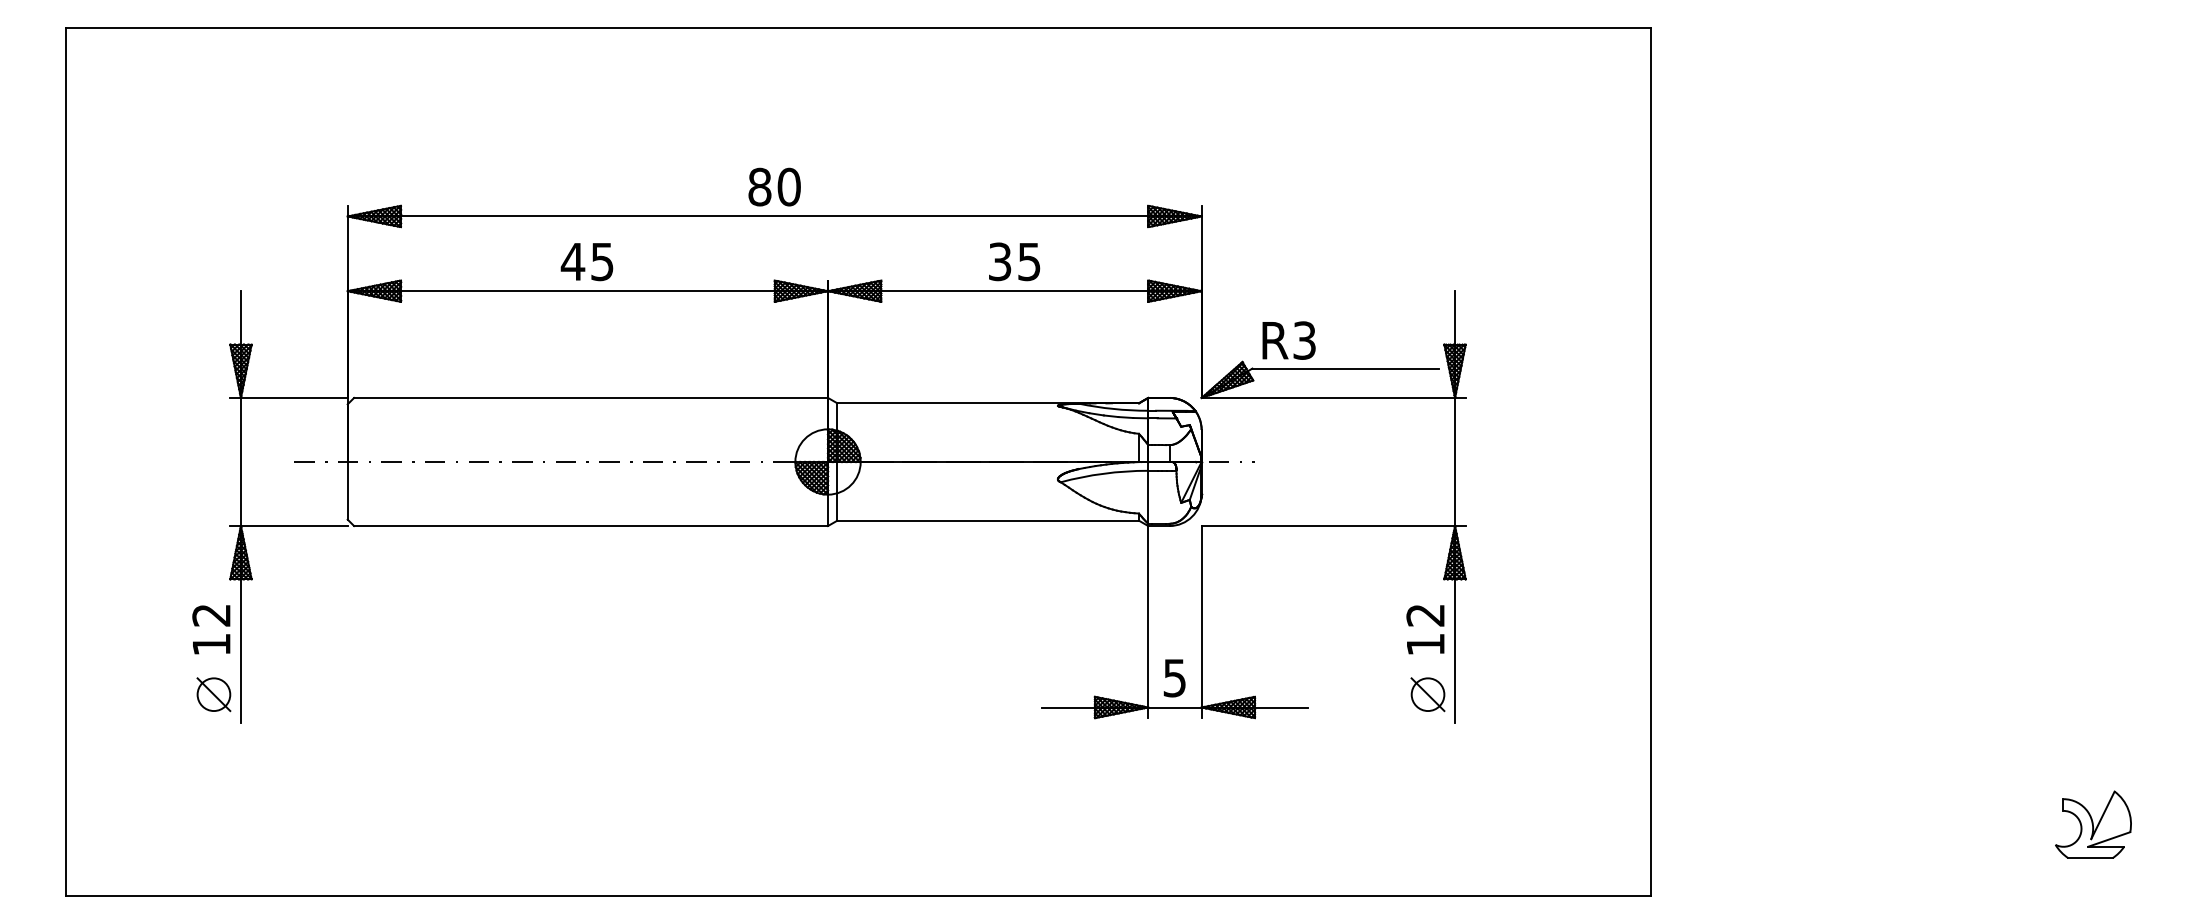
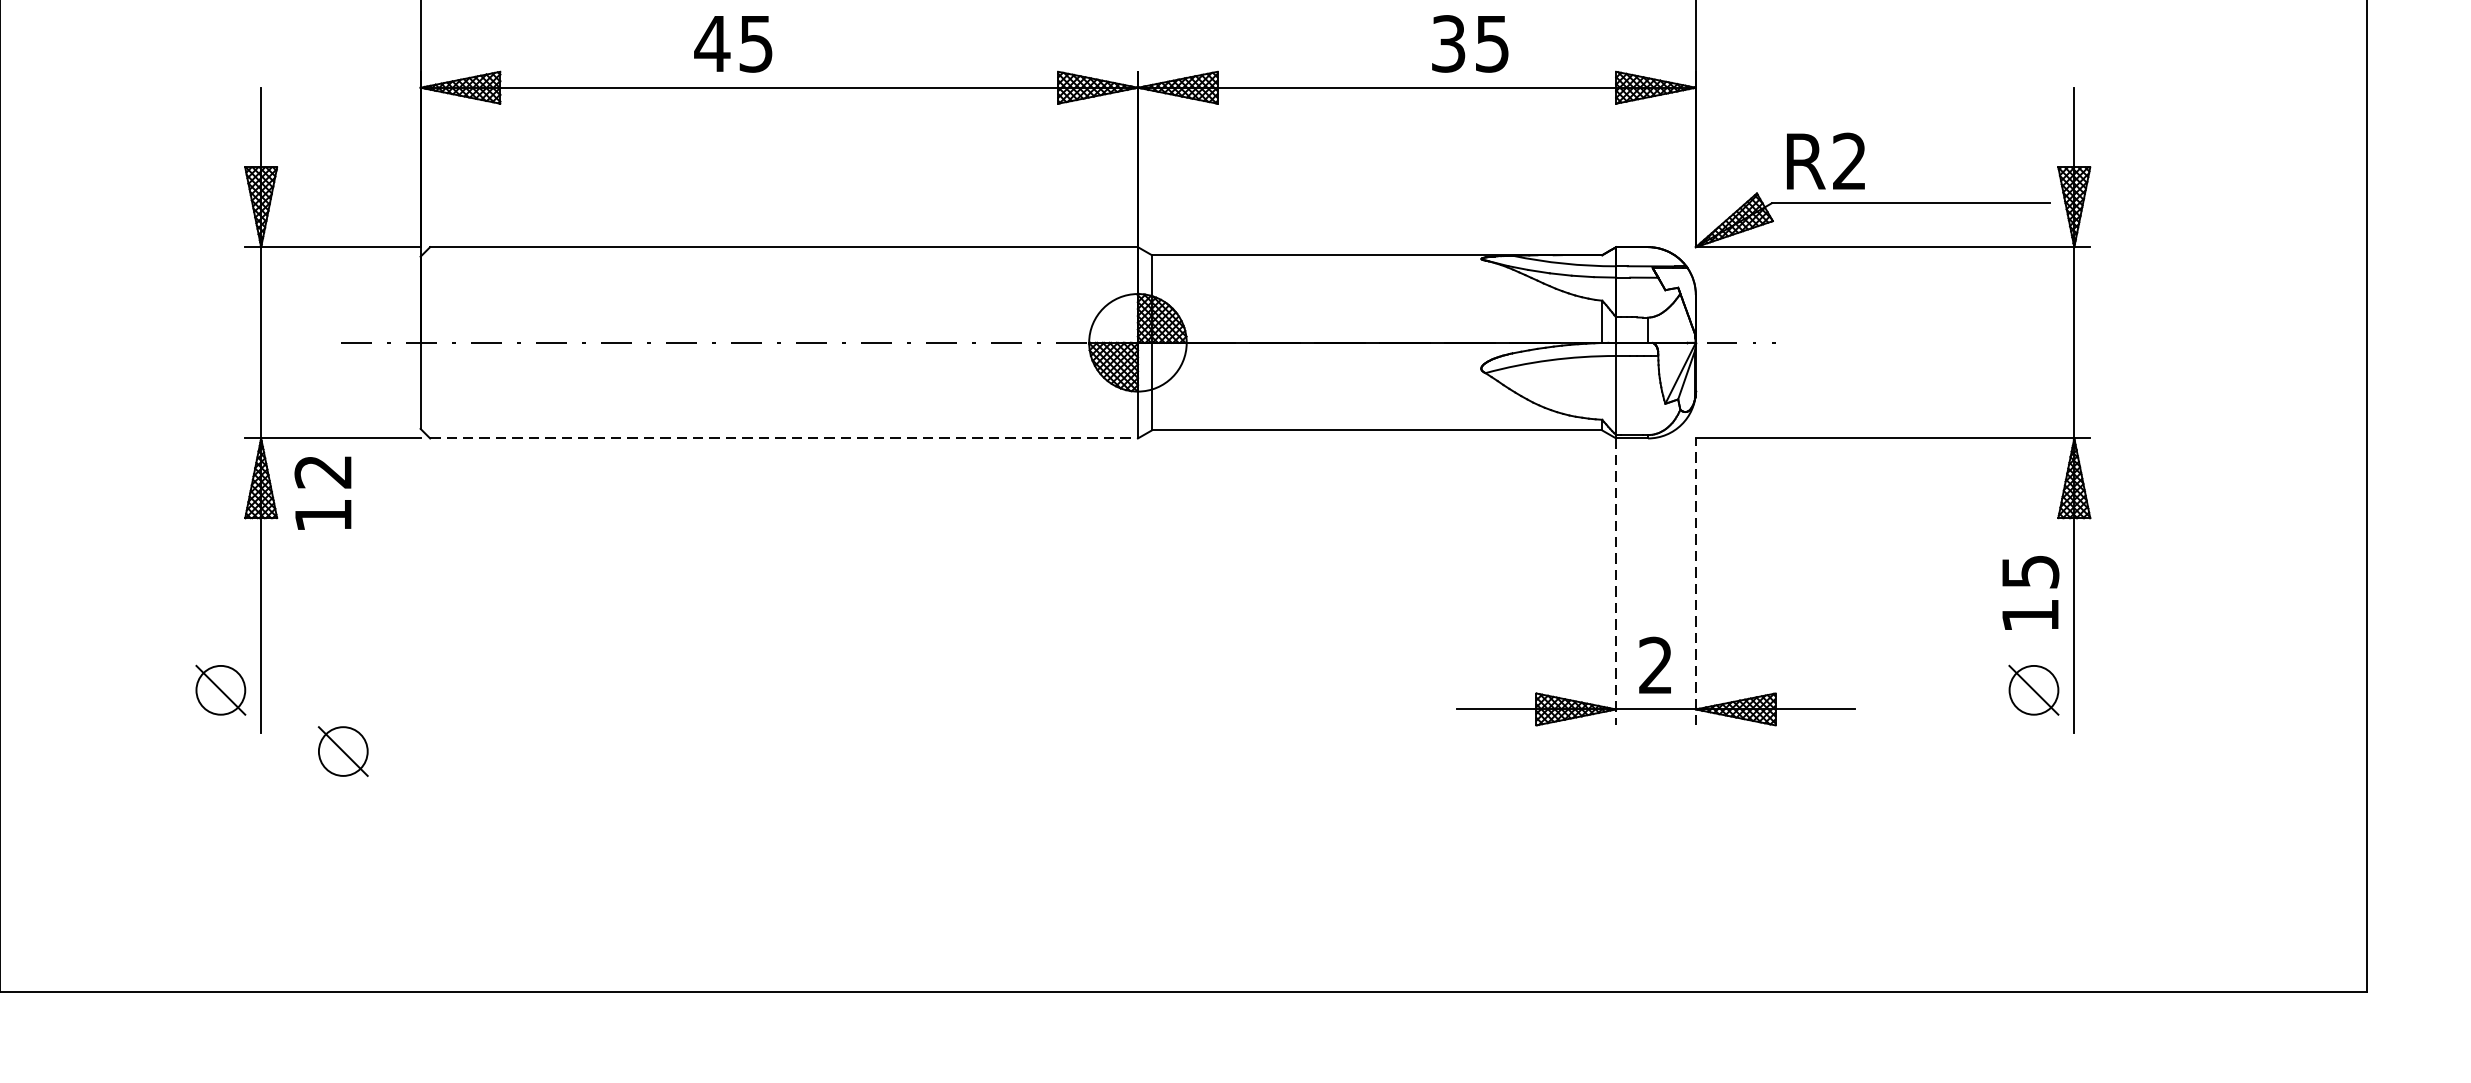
text: (1014, 261) -> (1470, 43), moved
text: (586, 262) -> (732, 44), moved
text: (1304, 340) -> (1849, 161), R3 -> R2
line: (591, 526) -> (784, 439), solid -> dashed
text: (1425, 615) -> (2030, 572), 12 -> 15
line: (1201, 621) -> (1695, 581), solid -> dashed
line: (1148, 622) -> (1616, 582), solid -> dashed
text: (211, 629) -> (323, 492), moved
text: (1174, 677) -> (1655, 664), 5 -> 2
part: (295, 735) -> (342, 751), added

